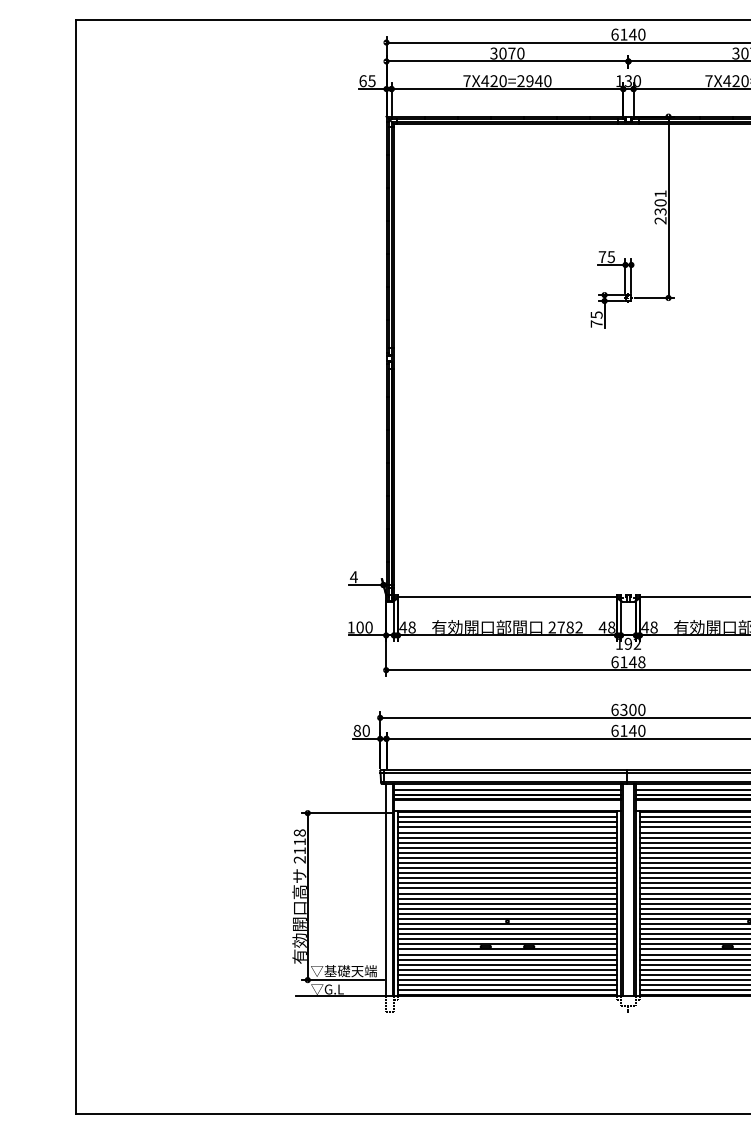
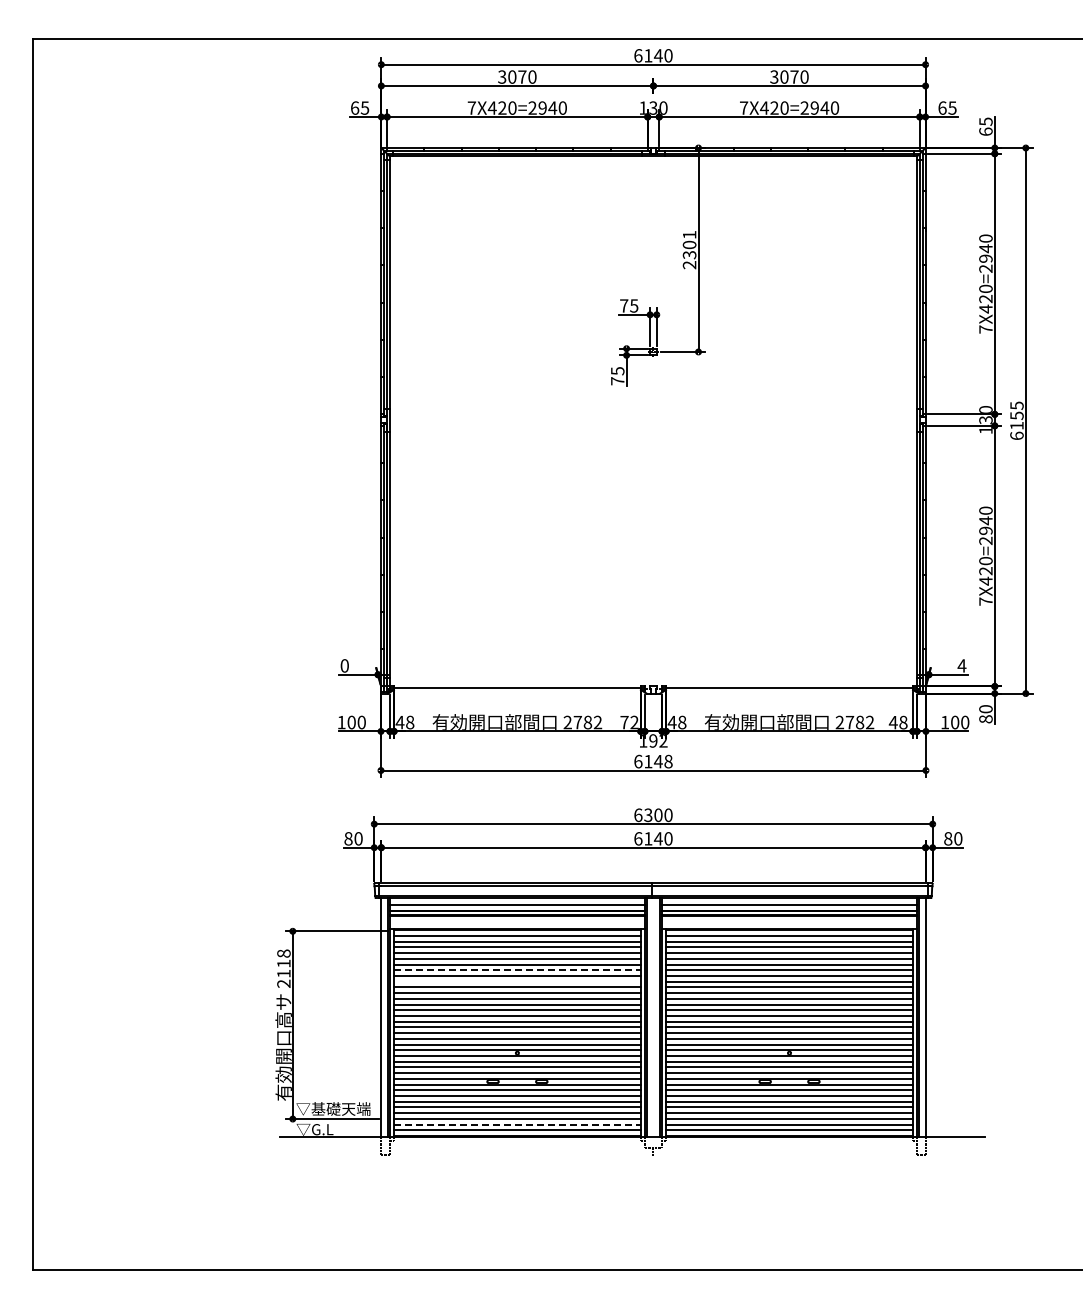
text: (353, 576) -> (344, 665), 4 -> 0
text: (607, 627) -> (629, 722), 48 -> 72
line: (507, 848) -> (517, 970), solid -> dashed
line: (507, 857) -> (517, 981), removed
line: (507, 984) -> (517, 1124), solid -> dashed

